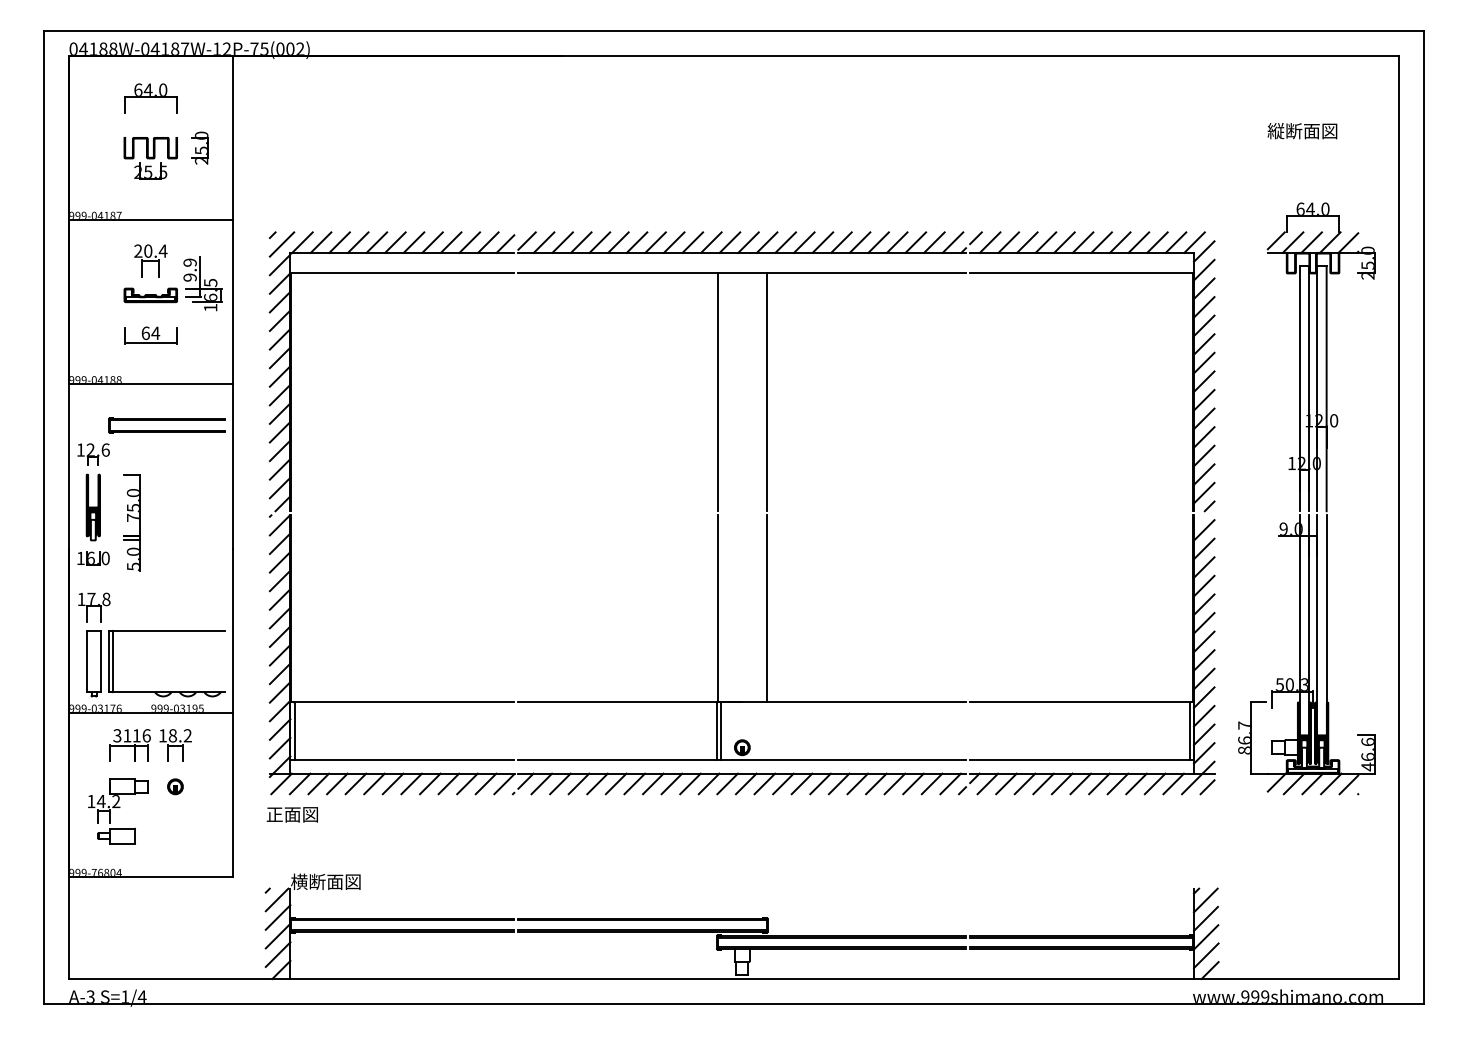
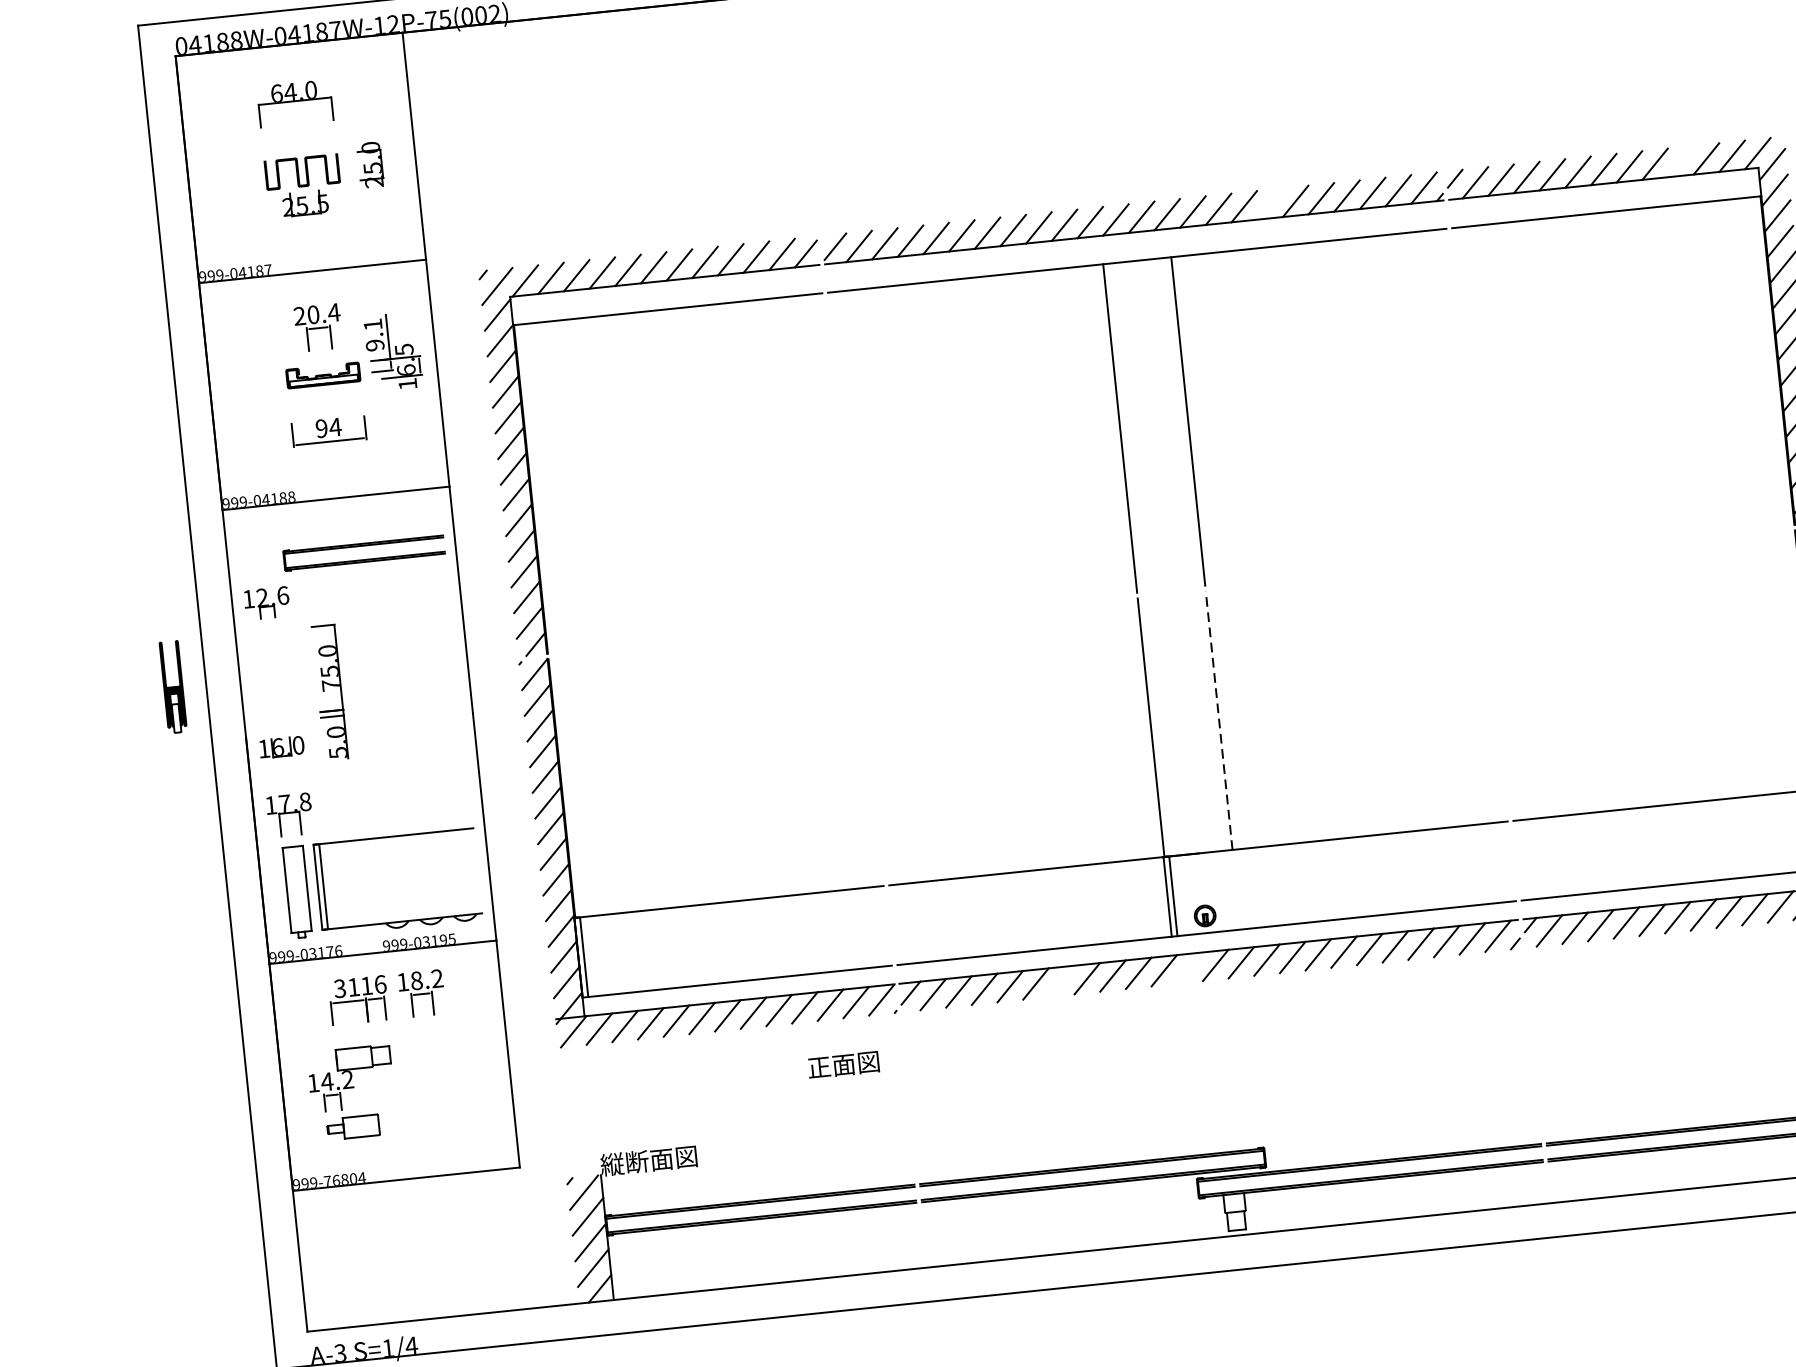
line: (841, 242) -> (1270, 203), removed
line: (1138, 242) -> (1680, 161), removed
text: (189, 262) -> (372, 324), 9.9 -> 9.1
text: (145, 333) -> (321, 428), 64 -> 94
part: (92, 507) -> (172, 687), moved
line: (766, 608) -> (1218, 720), solid -> dashed
line: (634, 783) -> (1061, 980), removed
line: (727, 783) -> (1189, 967), removed
part: (175, 786) -> (427, 1050), removed
text: (291, 814) -> (842, 1064), moved
text: (299, 881) -> (612, 1164), 横断面図 -> 縦断面図

